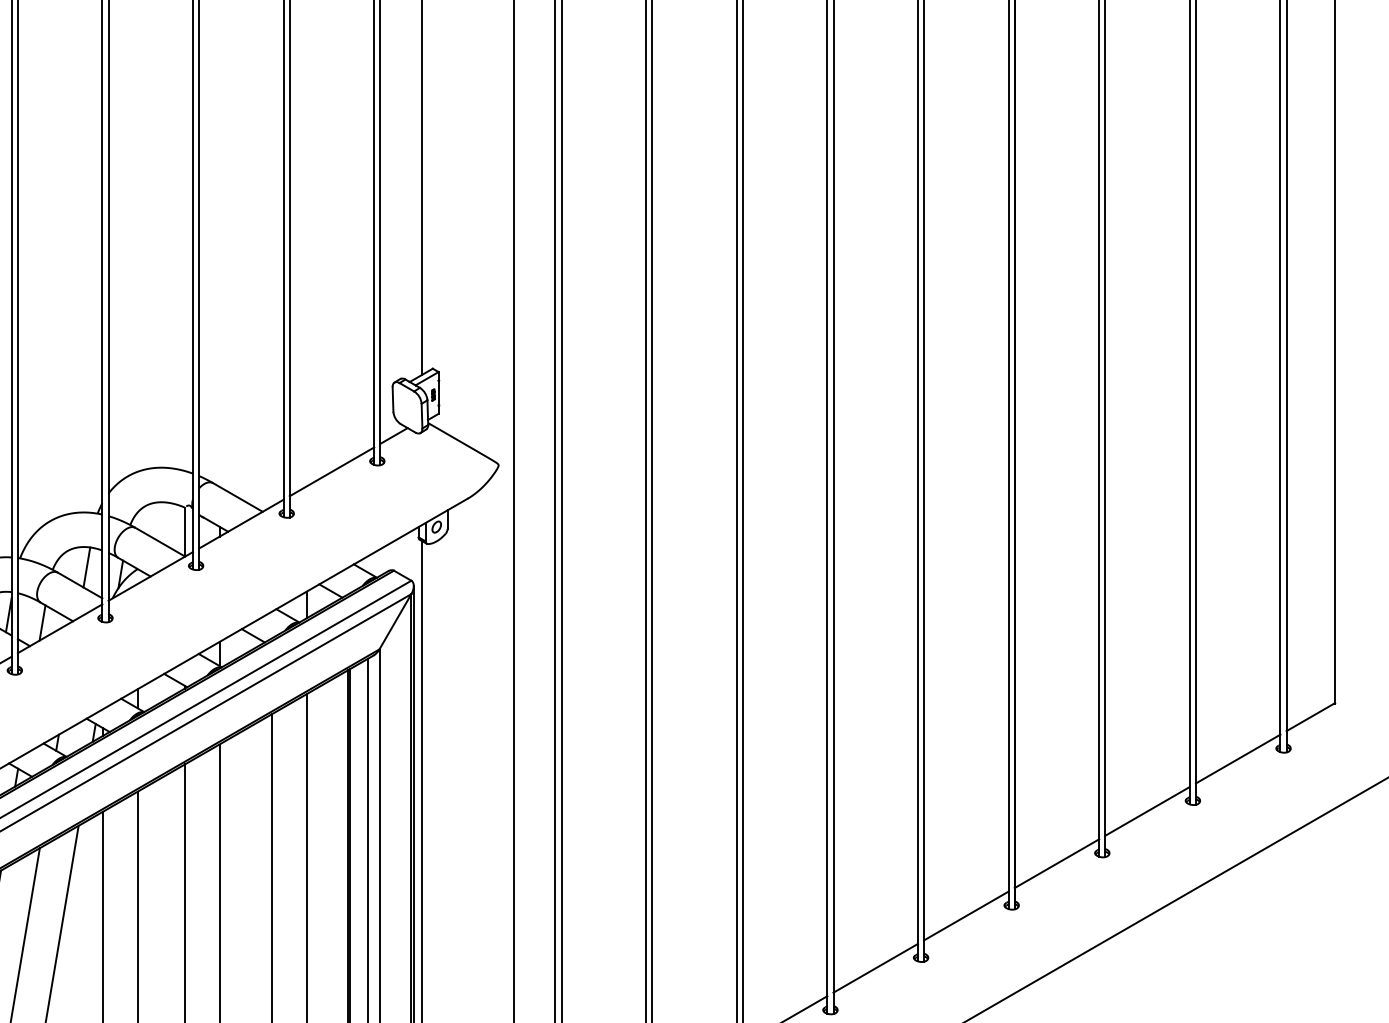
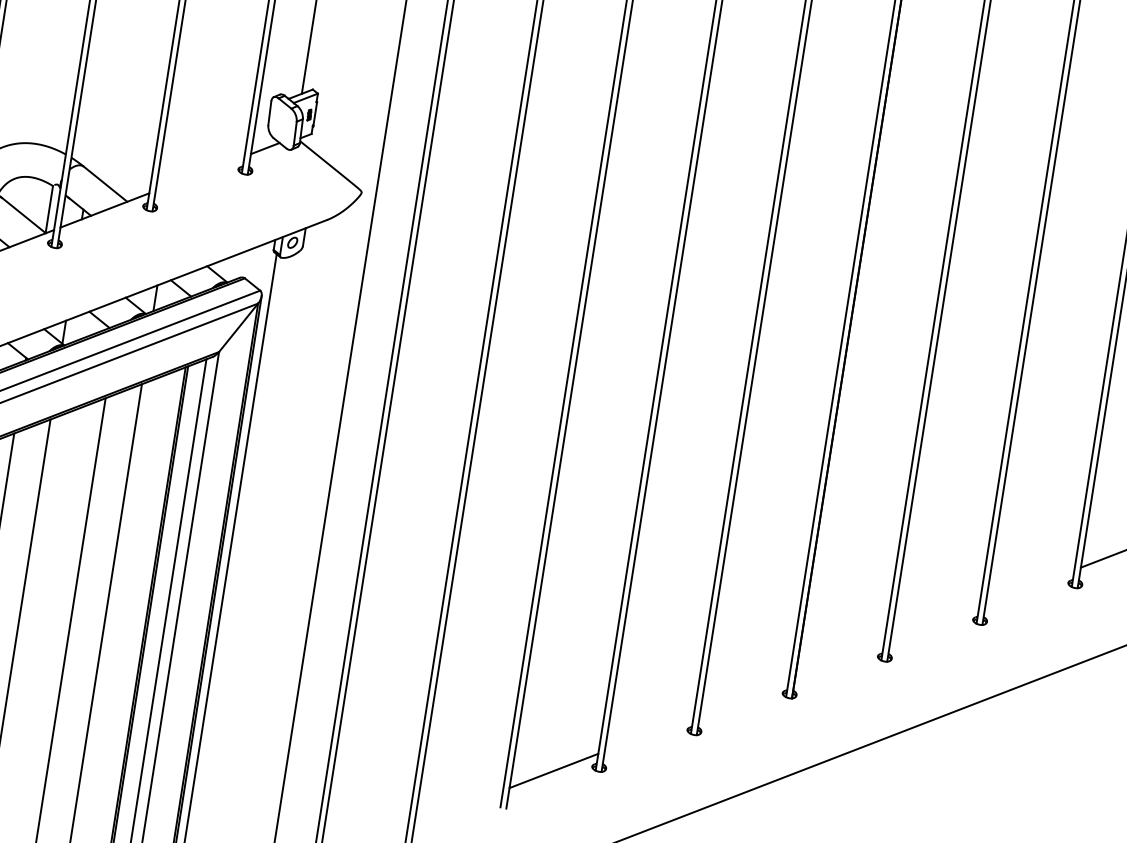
line: (331, 471) -> (199, 173), removed
line: (1237, 758) -> (1029, 586), removed
line: (1147, 810) -> (934, 623), removed
line: (1056, 863) -> (839, 660), removed
line: (966, 915) -> (744, 697), removed
line: (875, 967) -> (649, 733), removed

